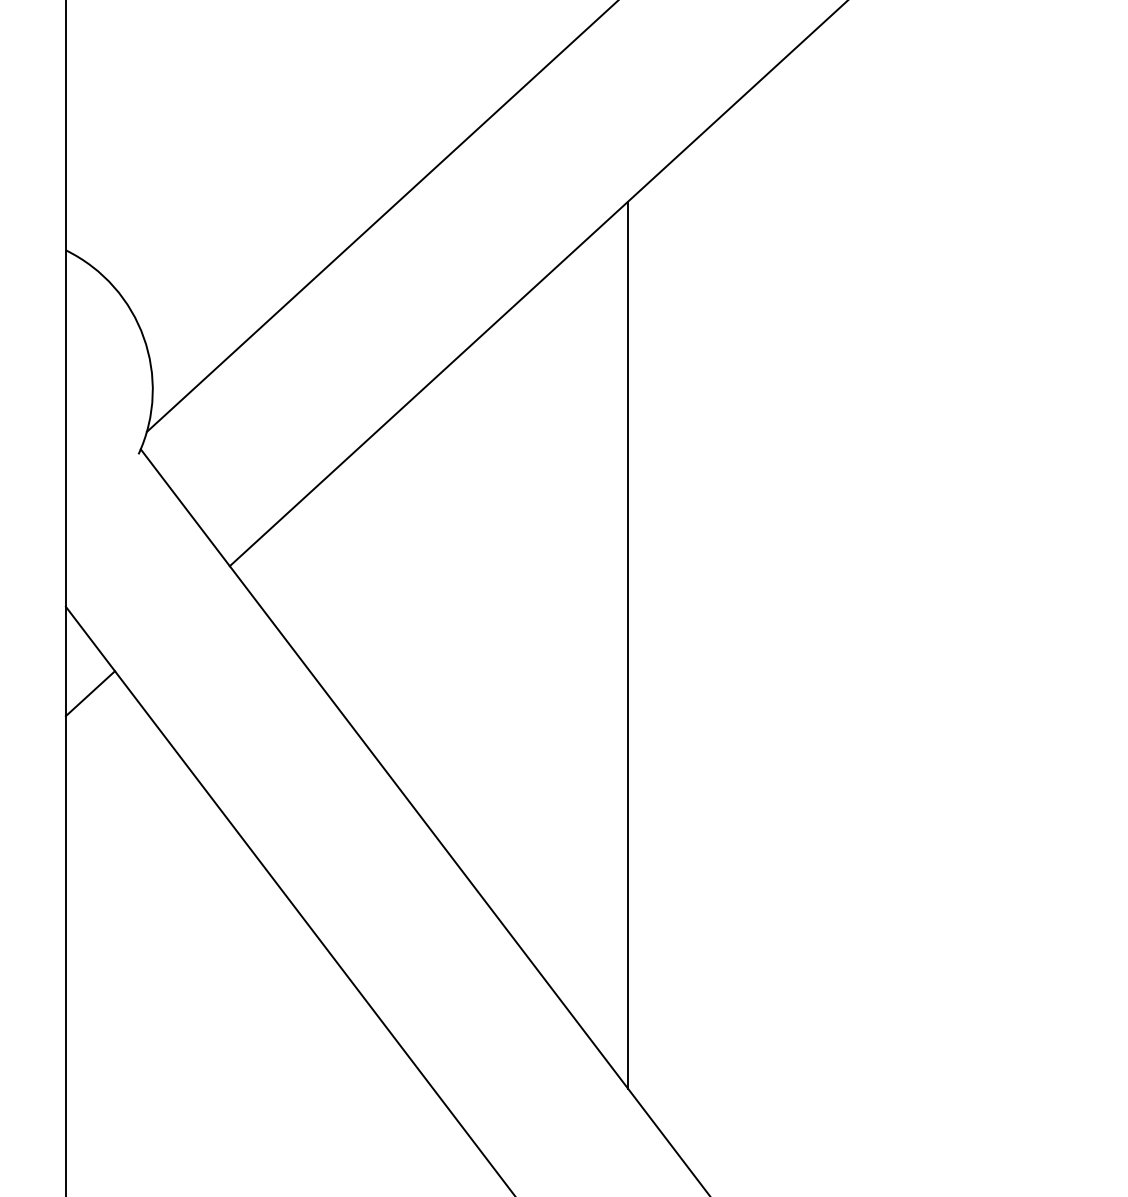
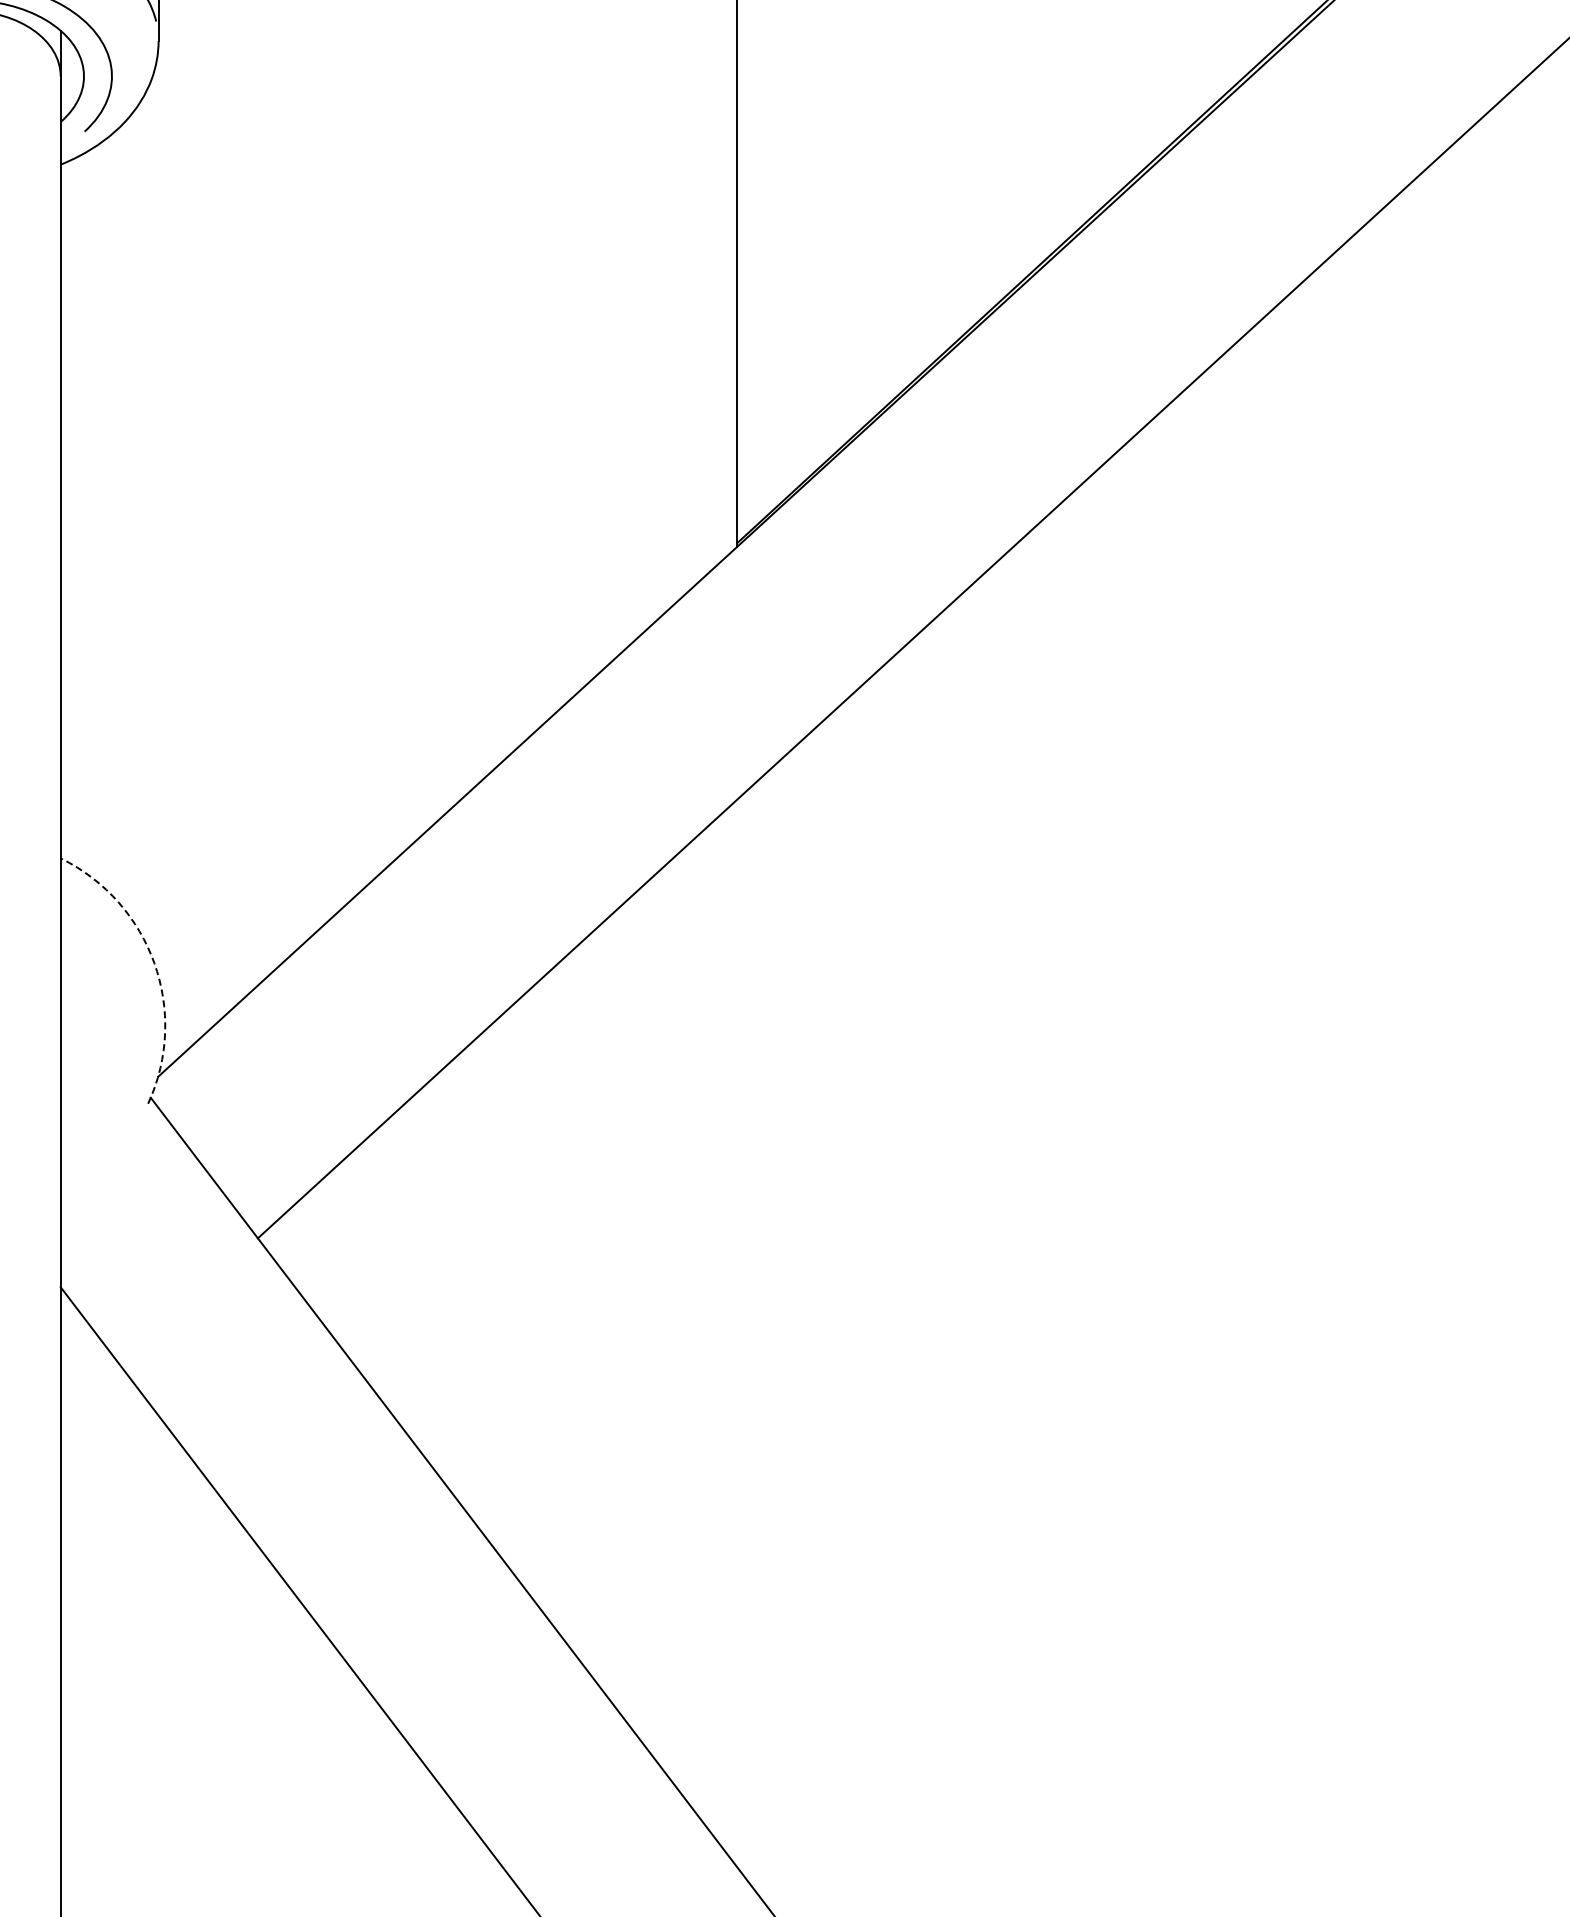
arc: (143, 337) -> (154, 963), solid -> dashed
line: (628, 645) -> (737, 1333), removed
line: (89, 693) -> (89, 1391), removed

